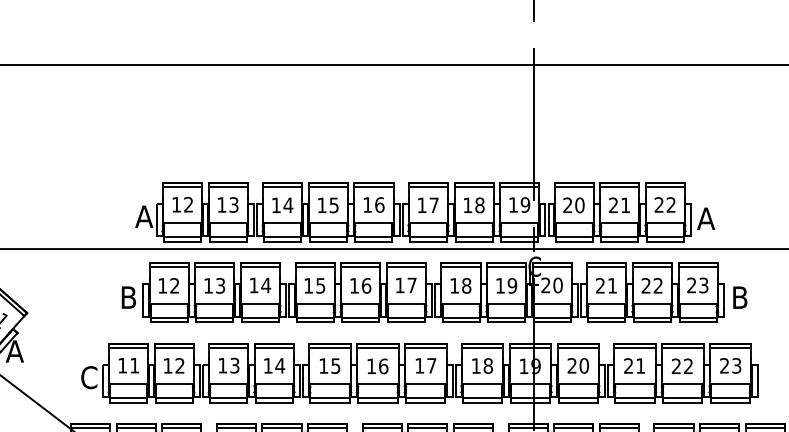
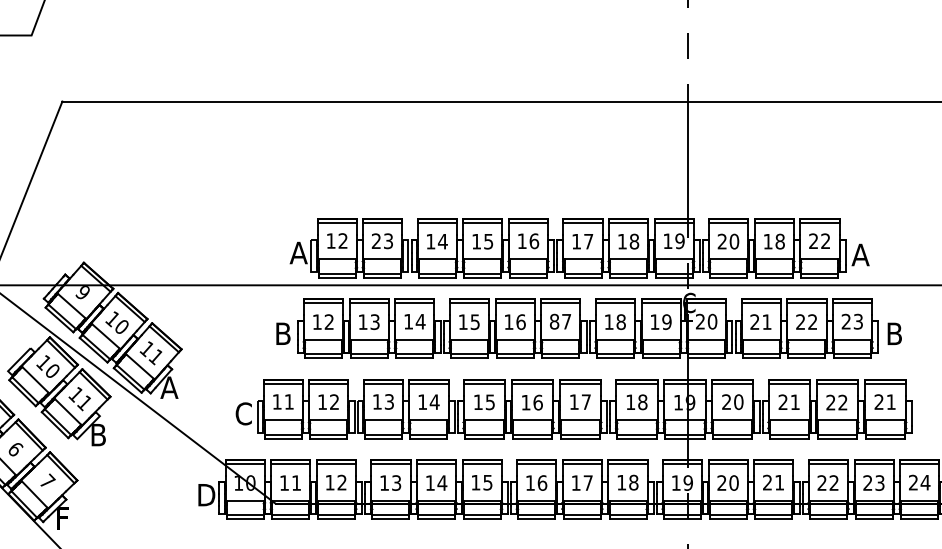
text: (220, 204) -> (375, 240), 13 -> 23
text: (618, 205) -> (773, 241), 21 -> 18
text: (399, 285) -> (554, 321), 17 -> 87
text: (735, 366) -> (890, 402), 23 -> 21

